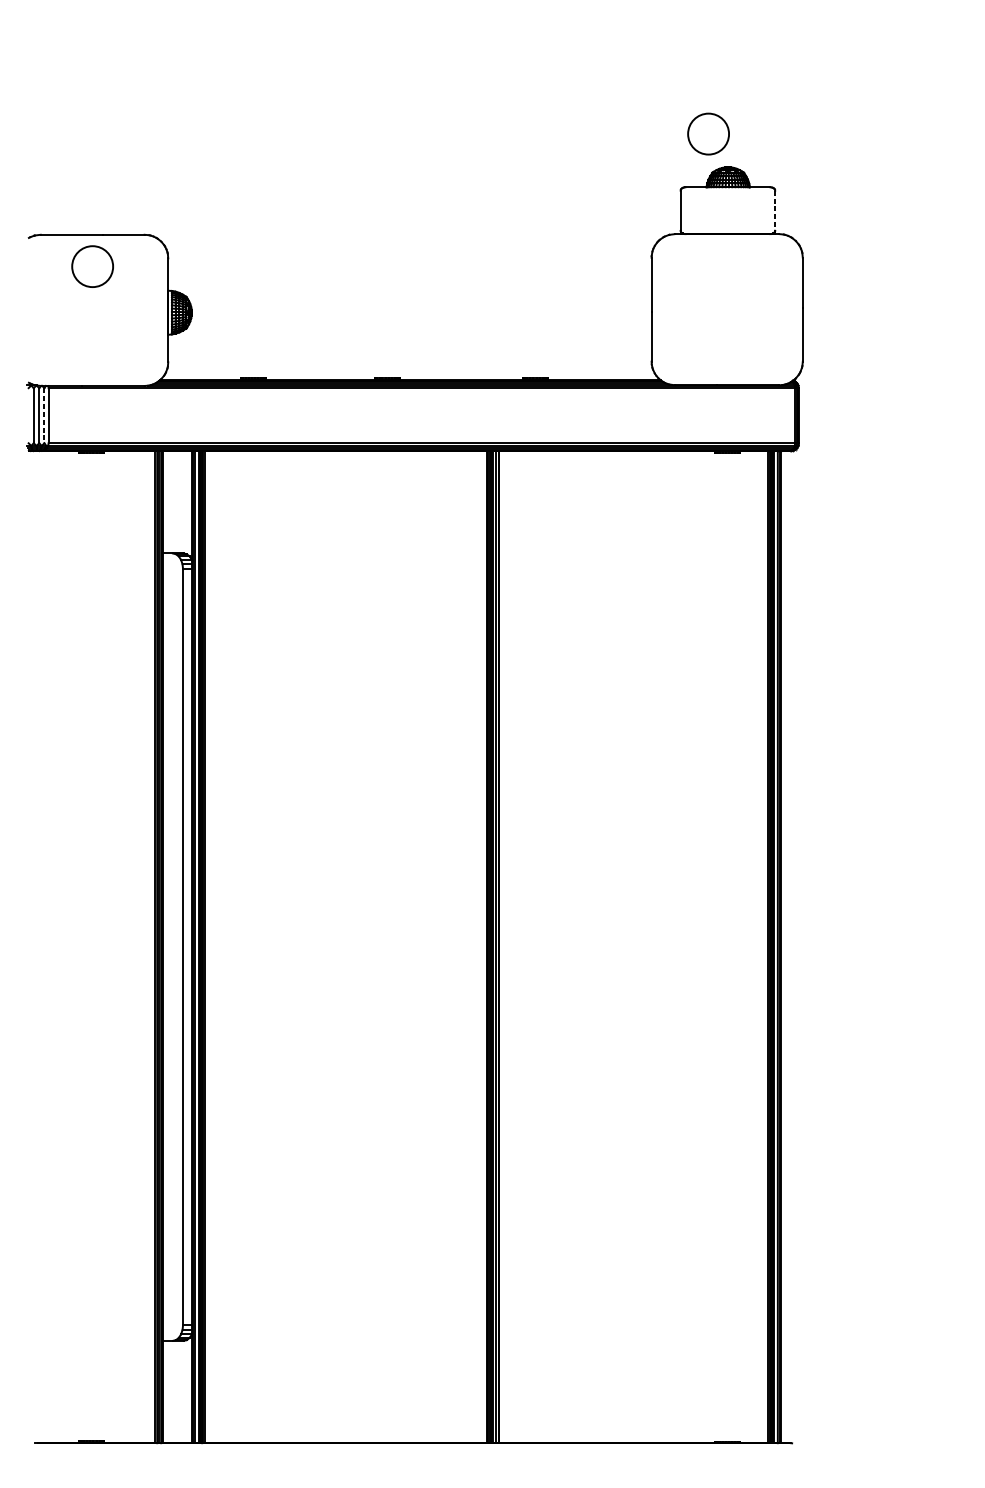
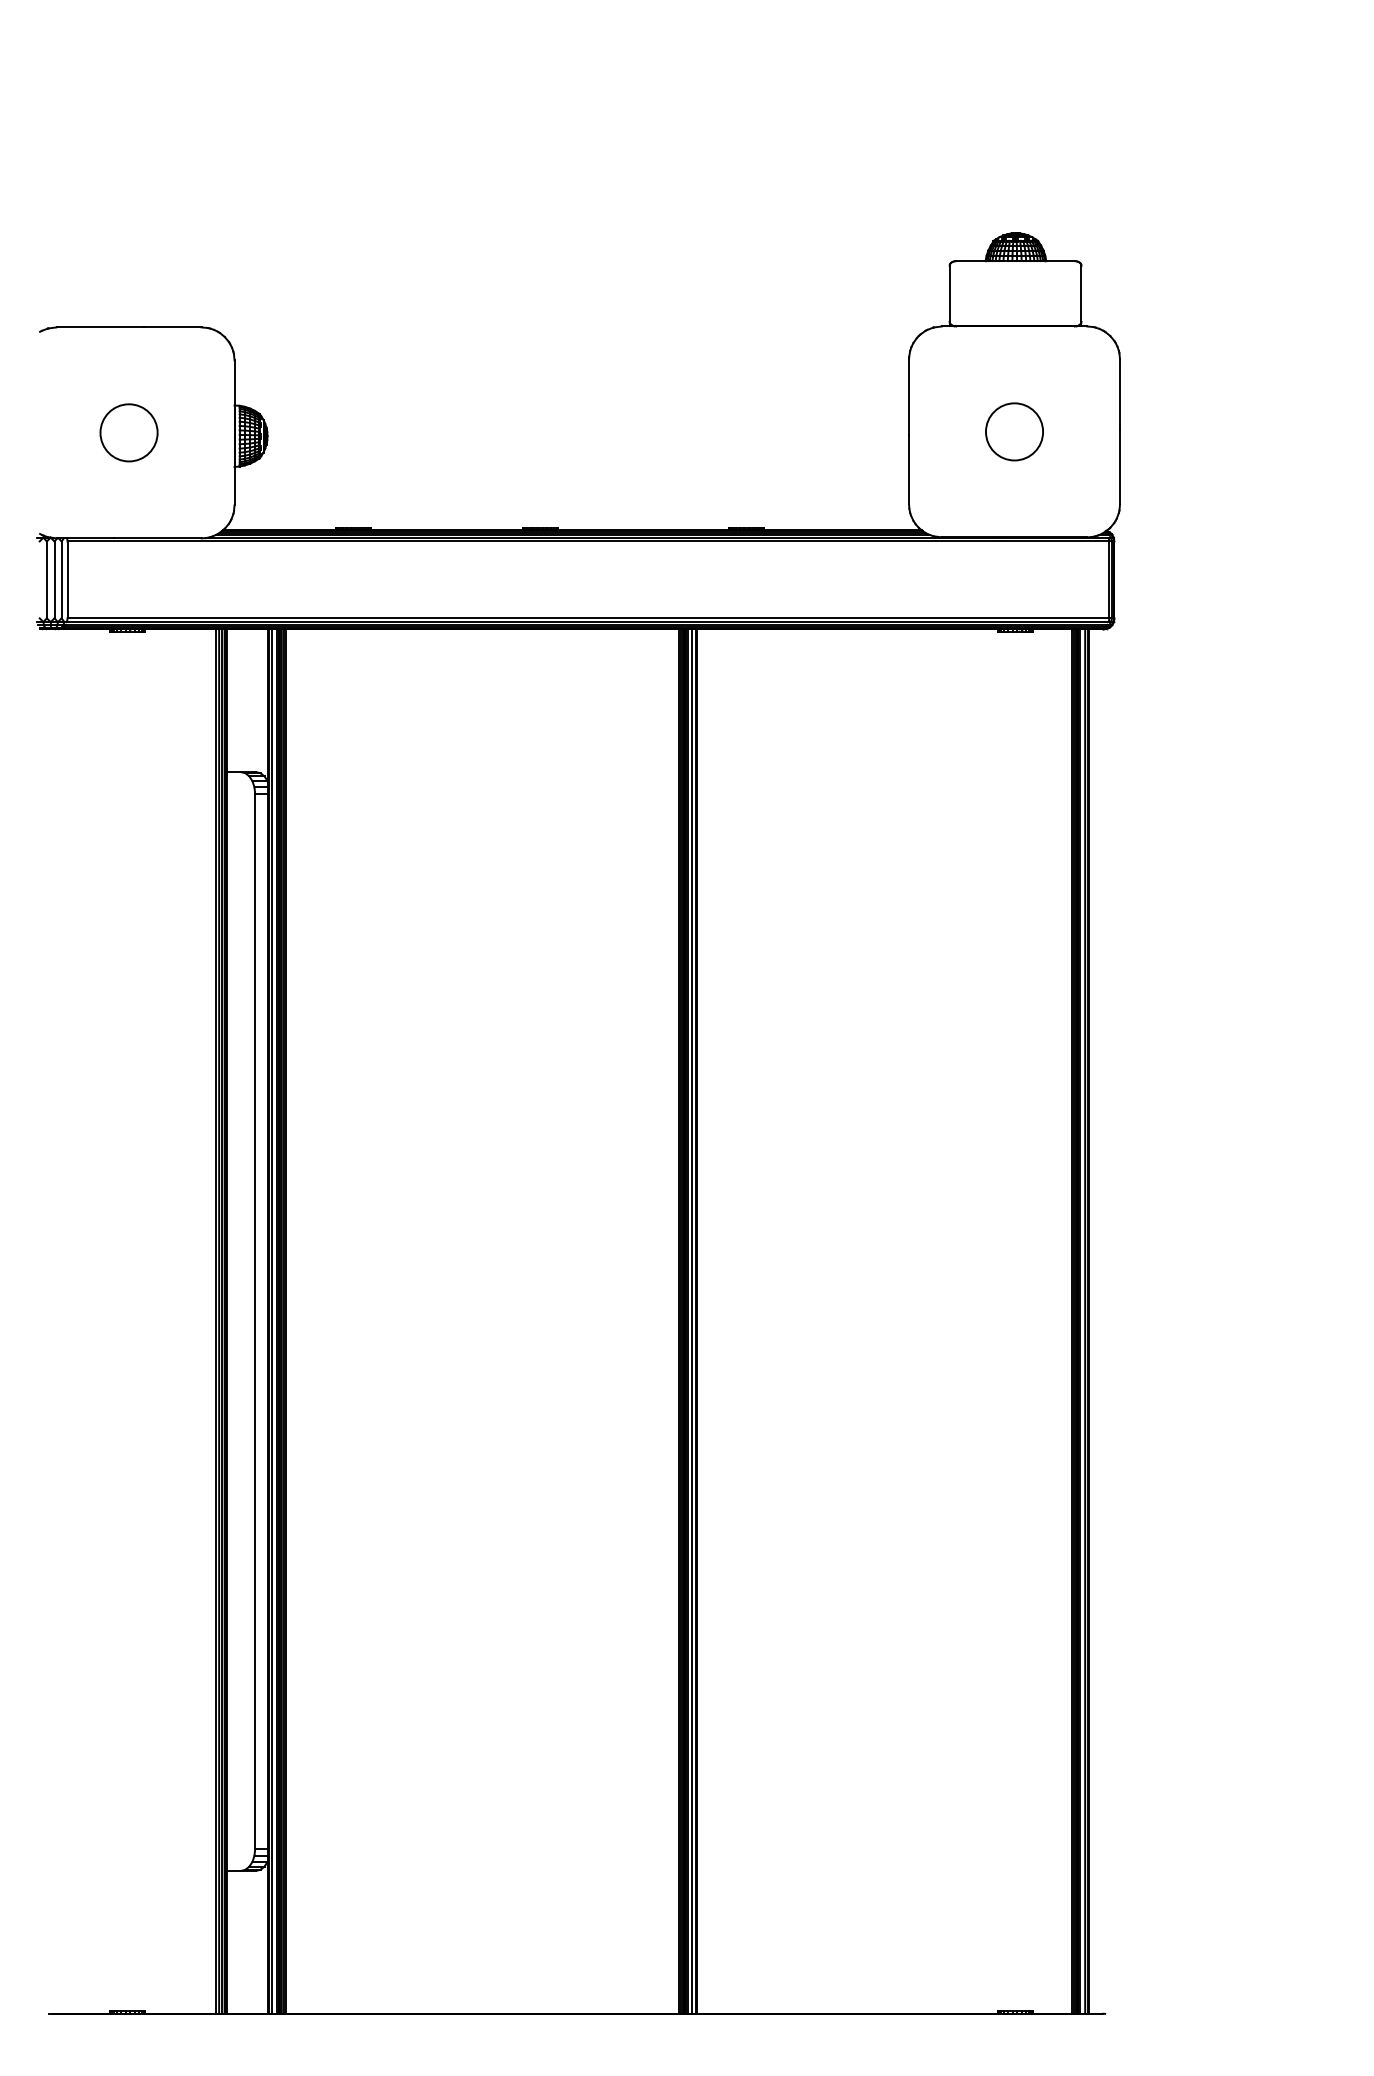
circle: (708, 133) -> (1014, 431), moved
line: (775, 210) -> (1081, 293), dashed -> solid
circle: (92, 266) -> (128, 432), moved
line: (44, 416) -> (61, 580), dashed -> solid

